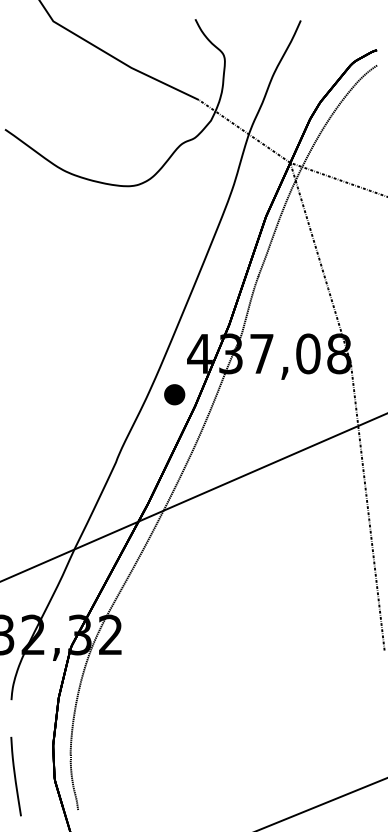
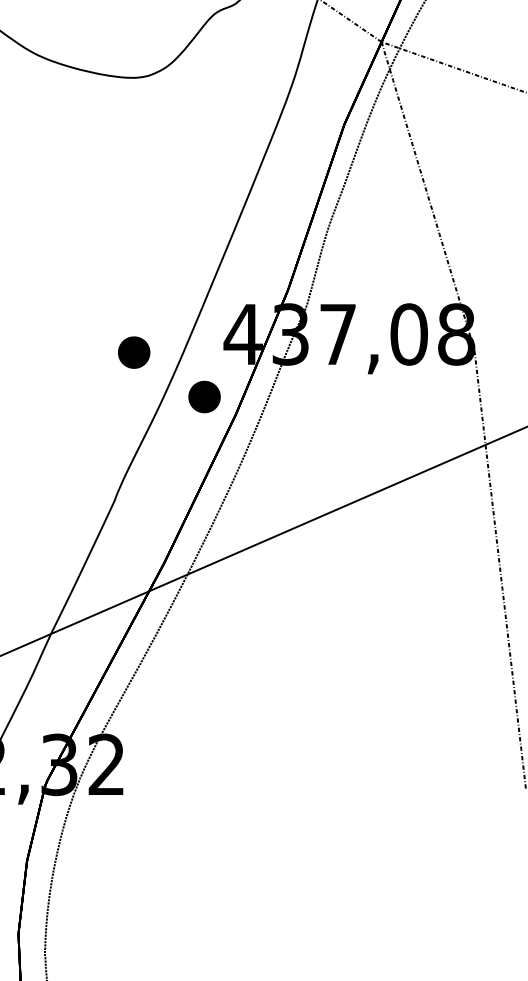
part: (128, 365) -> (133, 352), added

